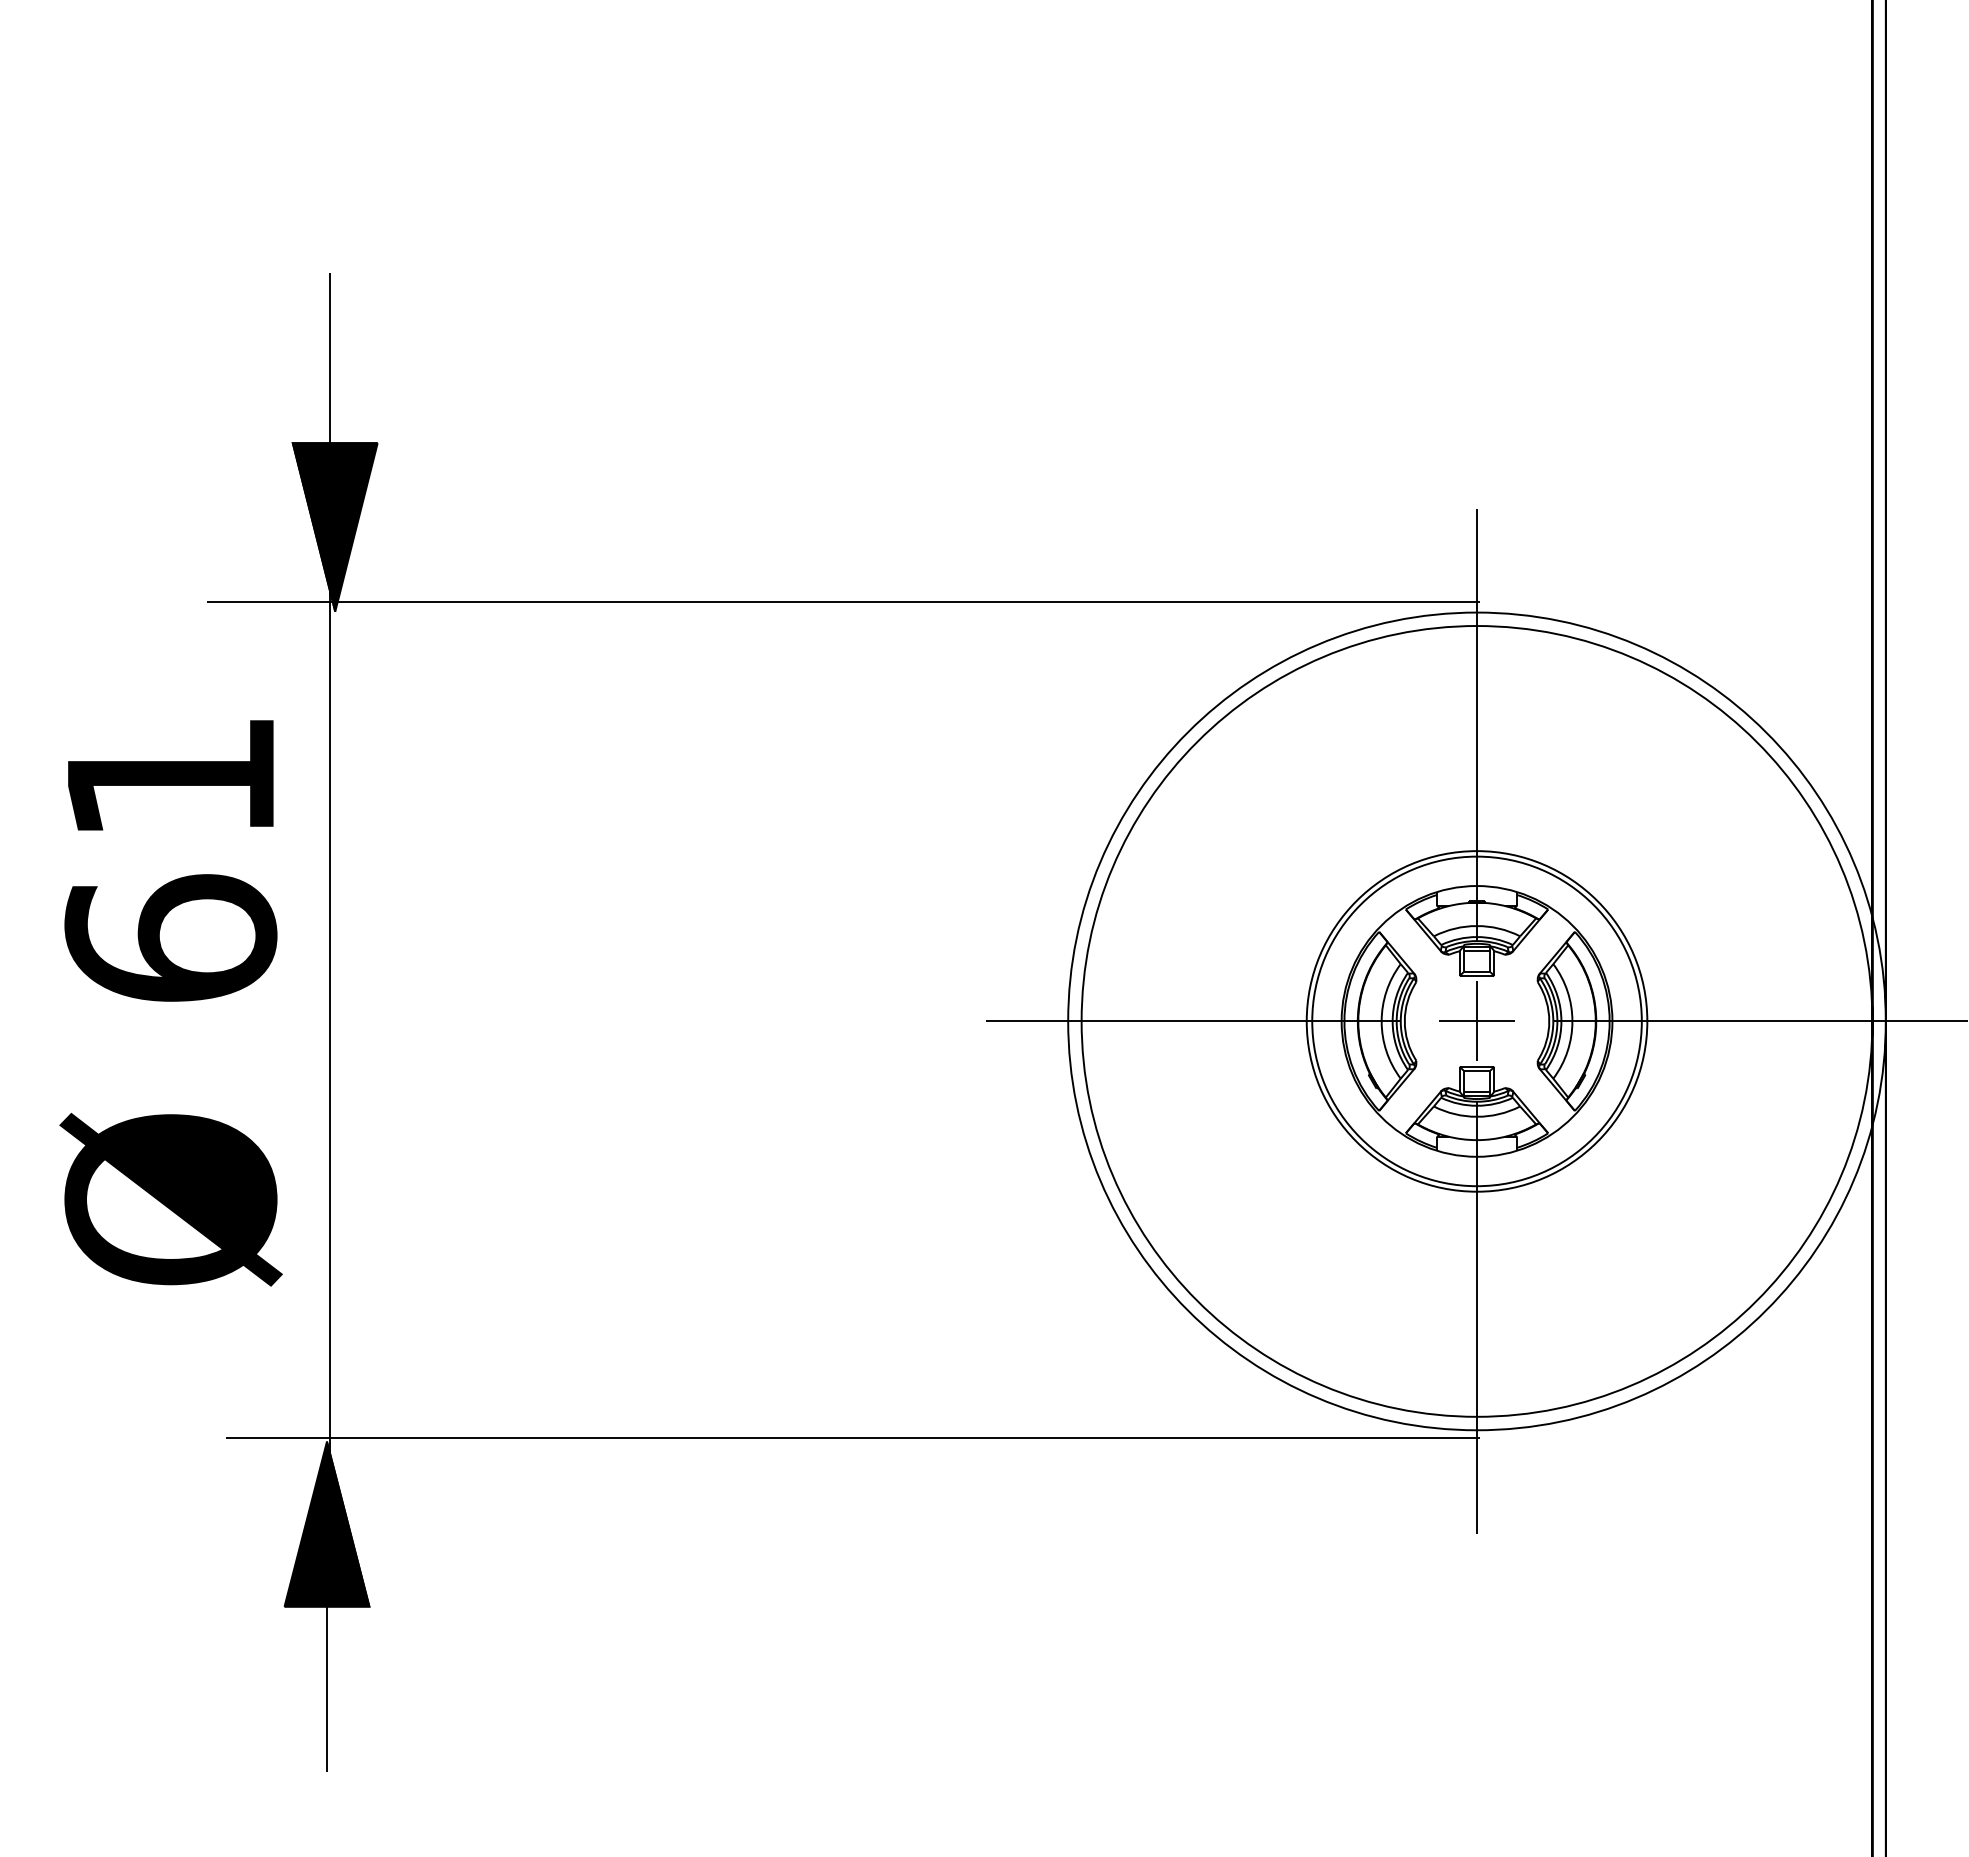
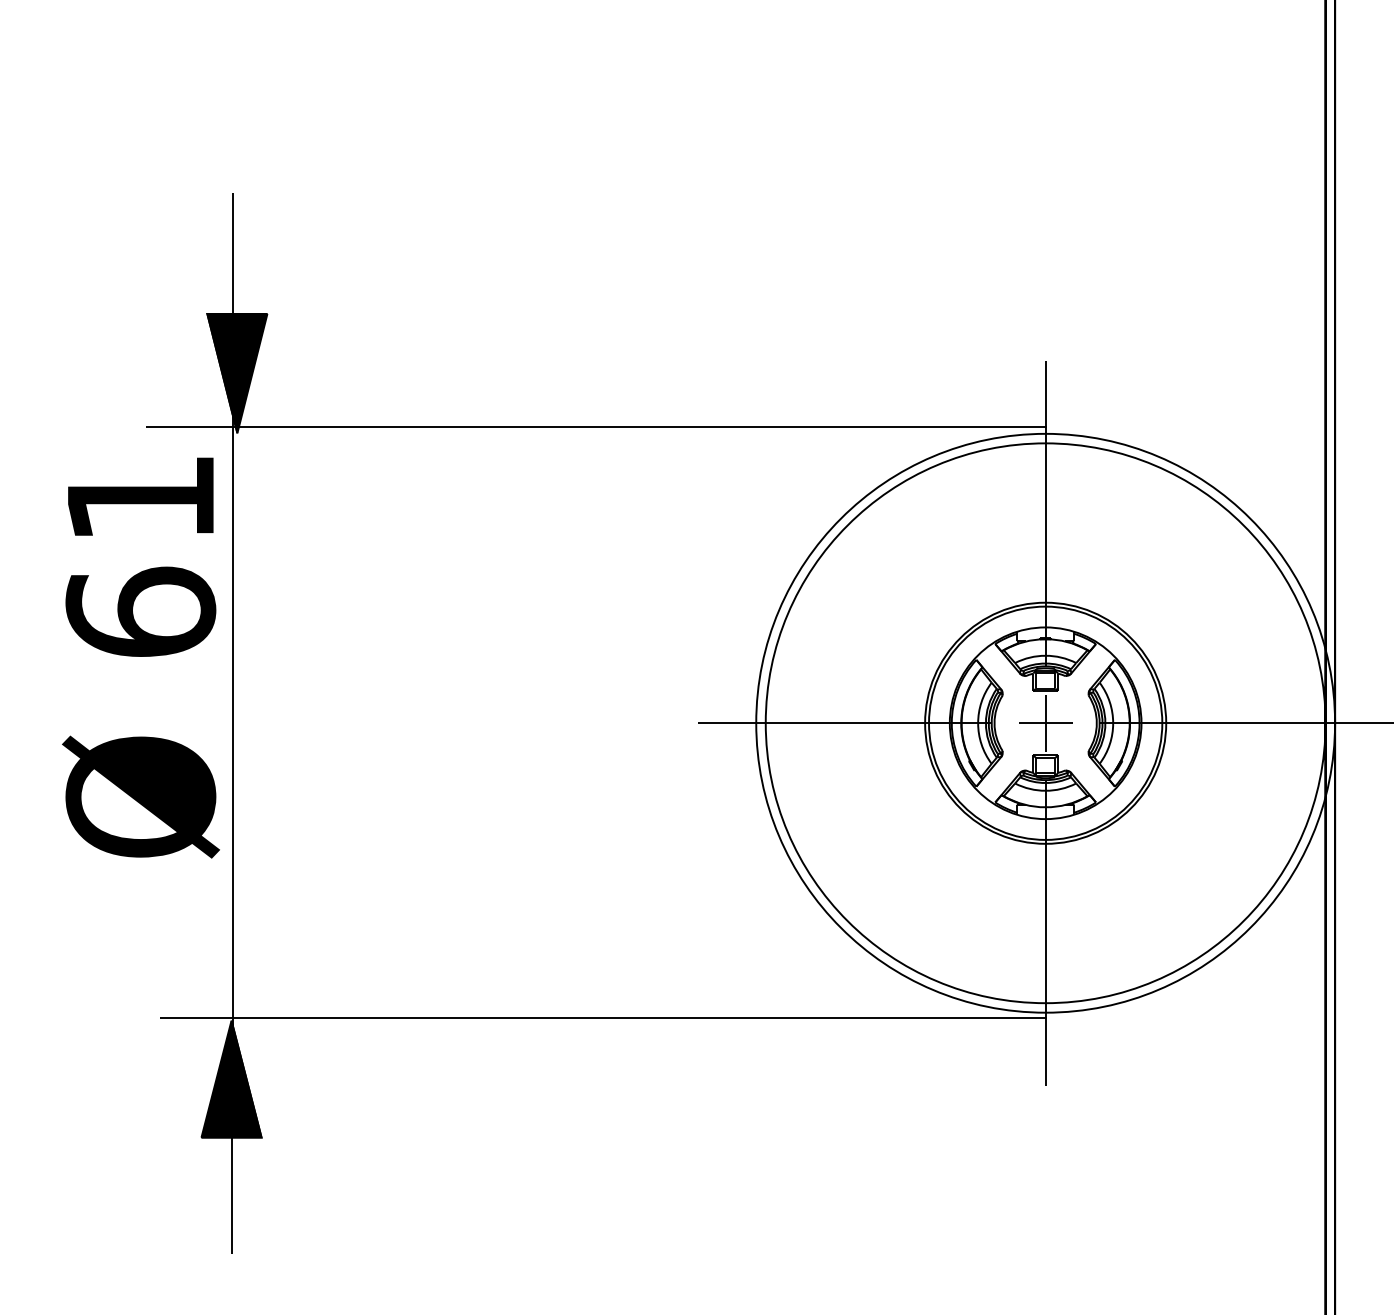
text: (170, 1003) -> (140, 658), moved

